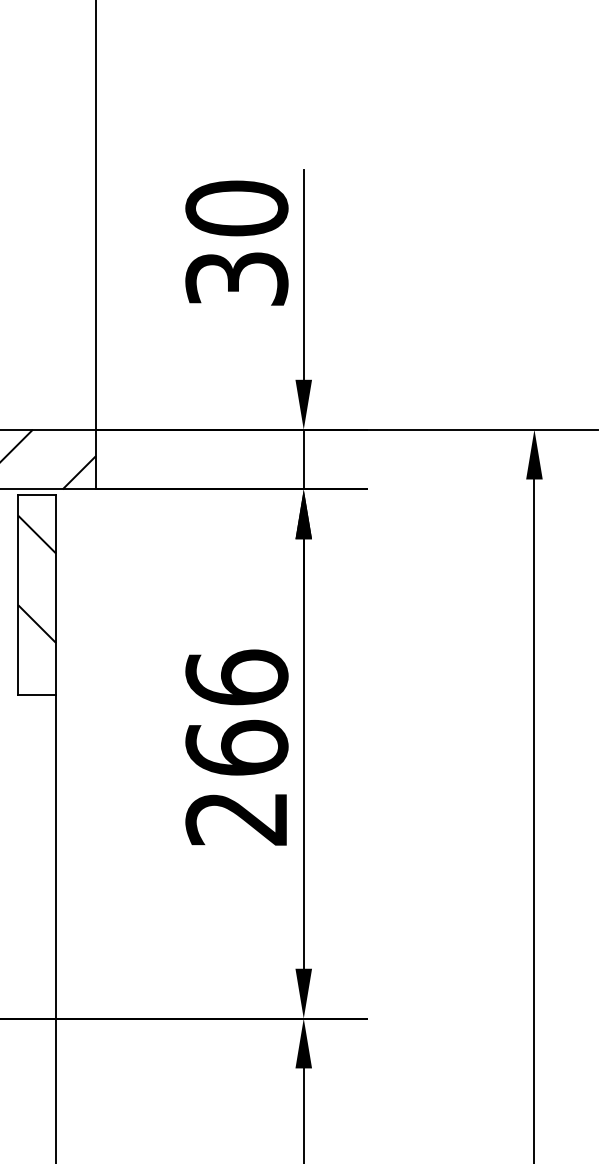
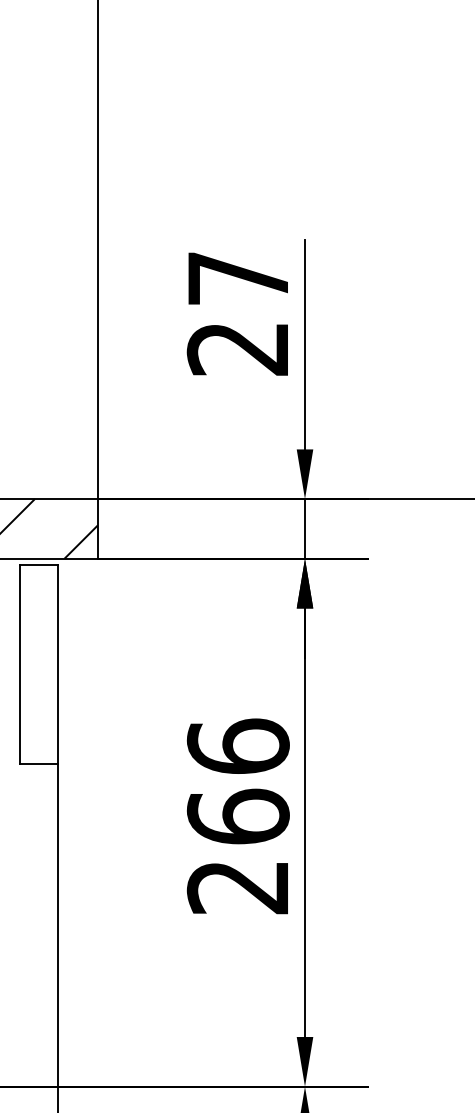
text: (236, 242) -> (237, 312), 30 -> 27
hatch: (37, 604) -> (39, 673), removed

